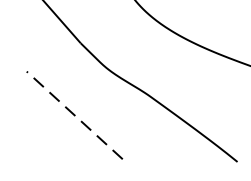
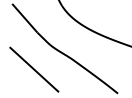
line: (73, 115) -> (33, 69), dashed -> solid

